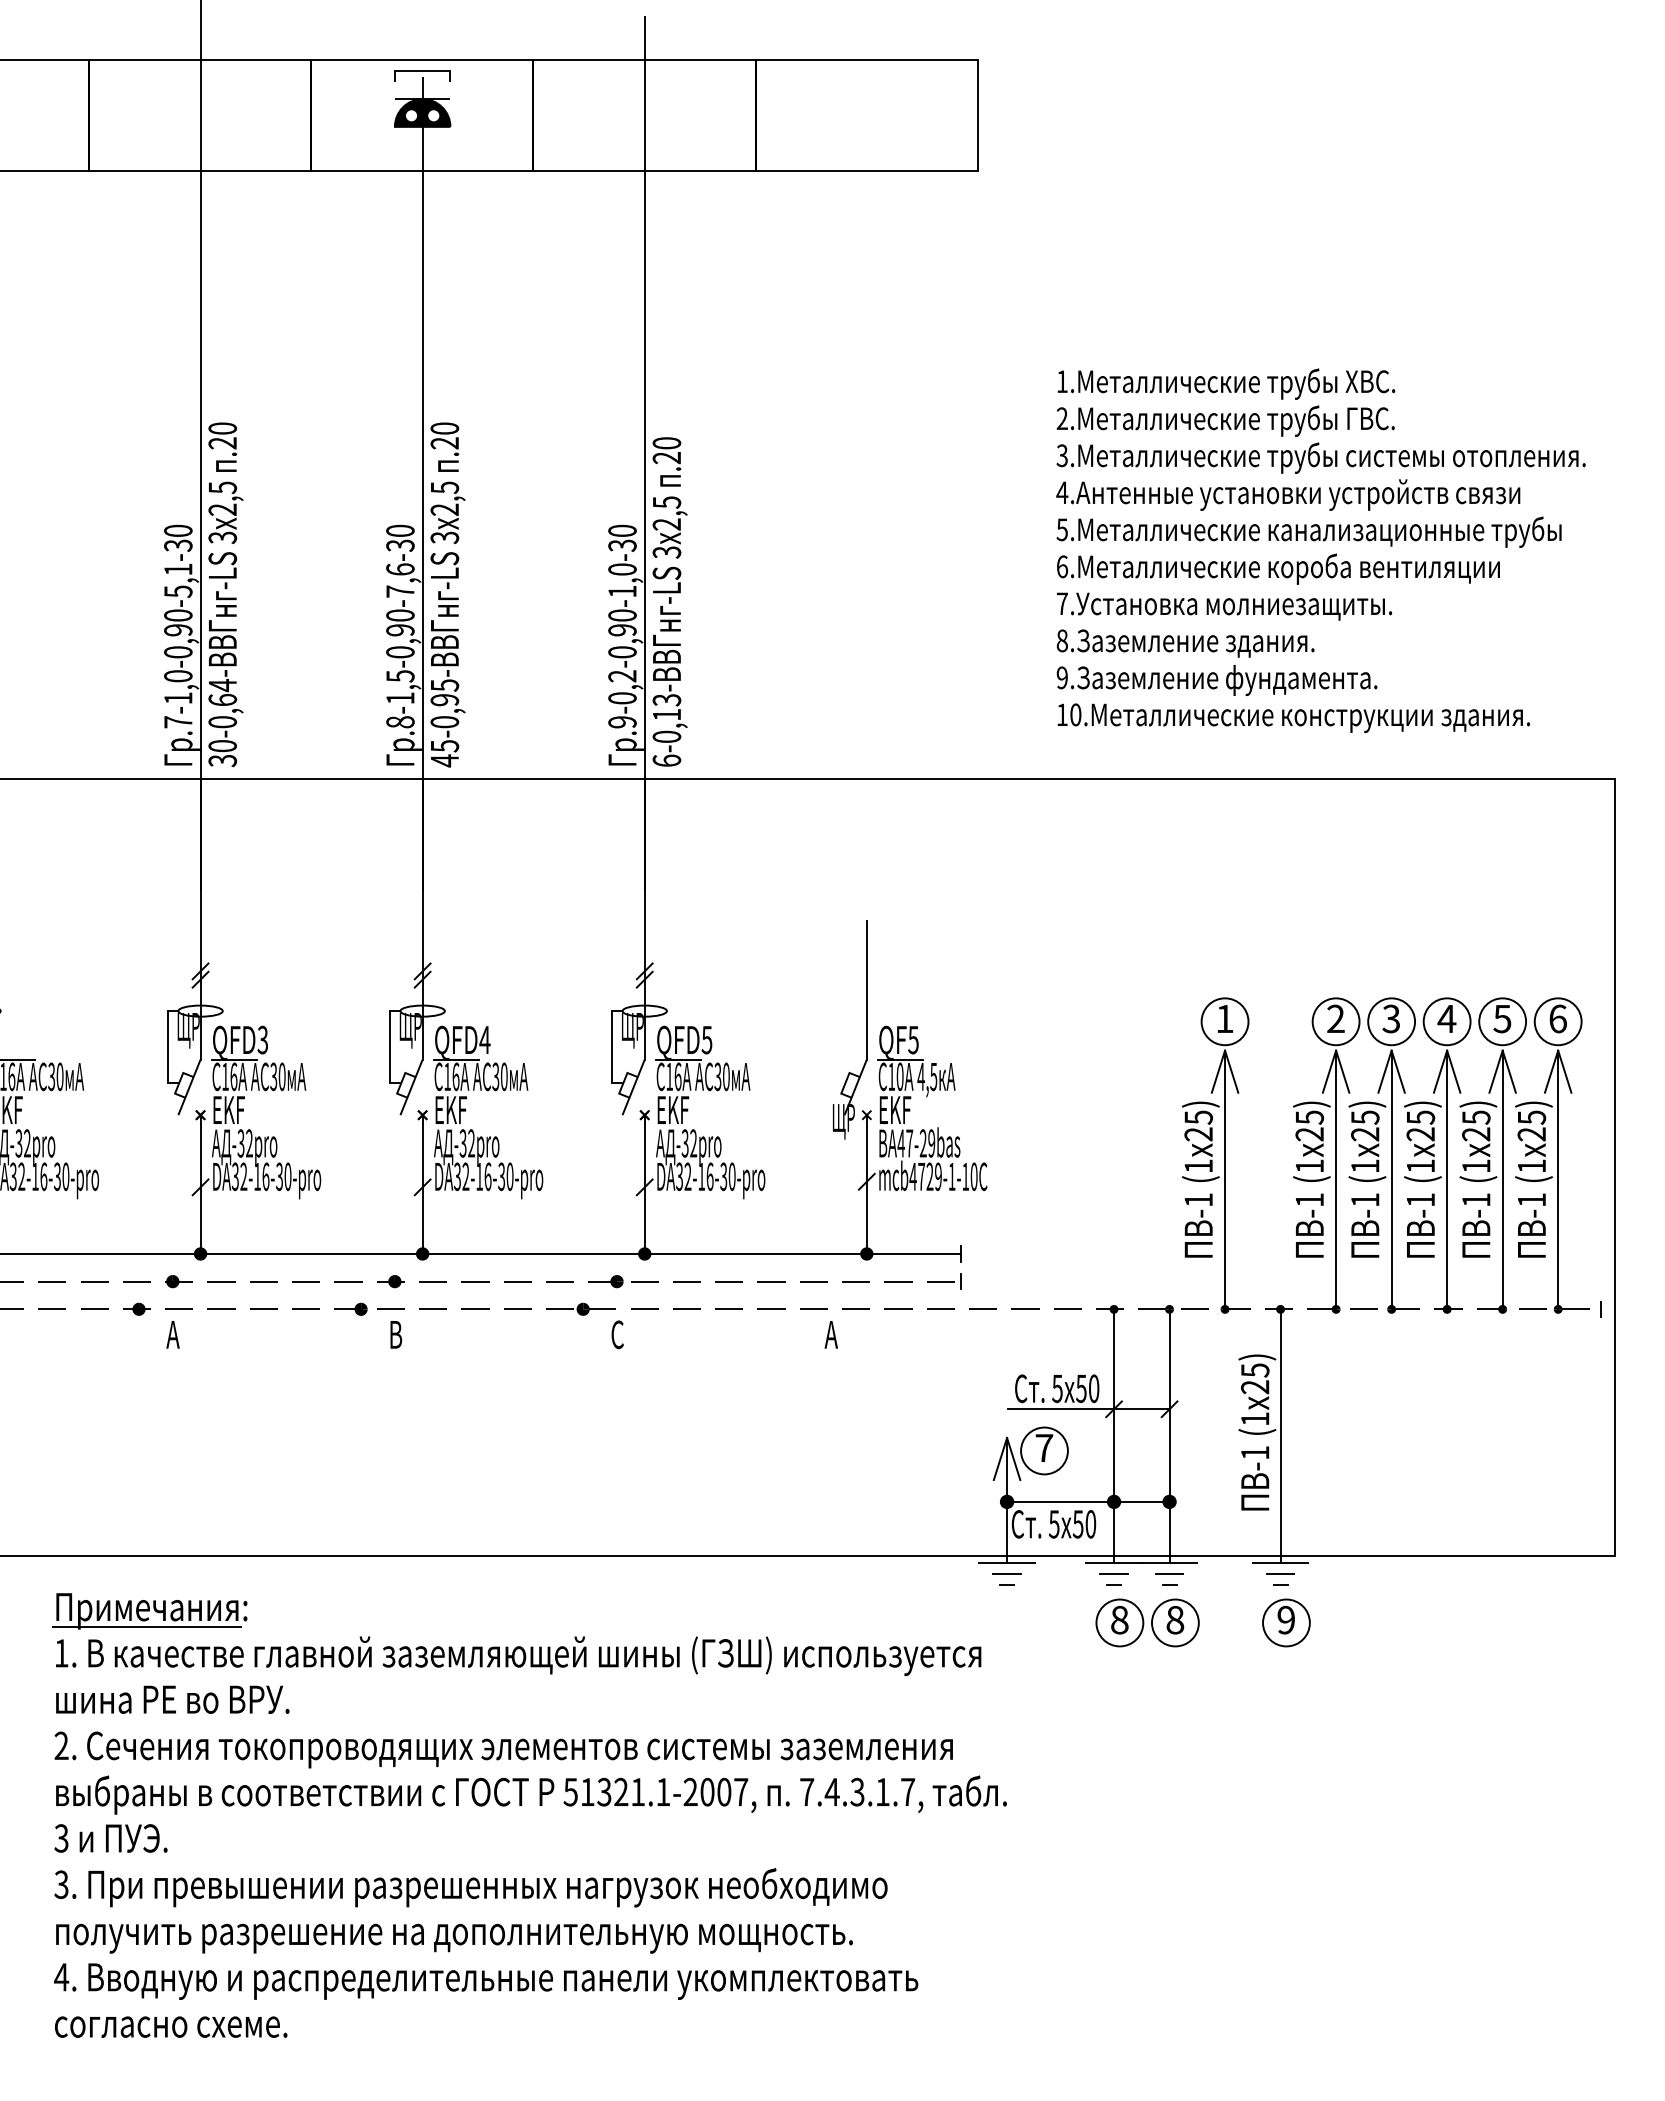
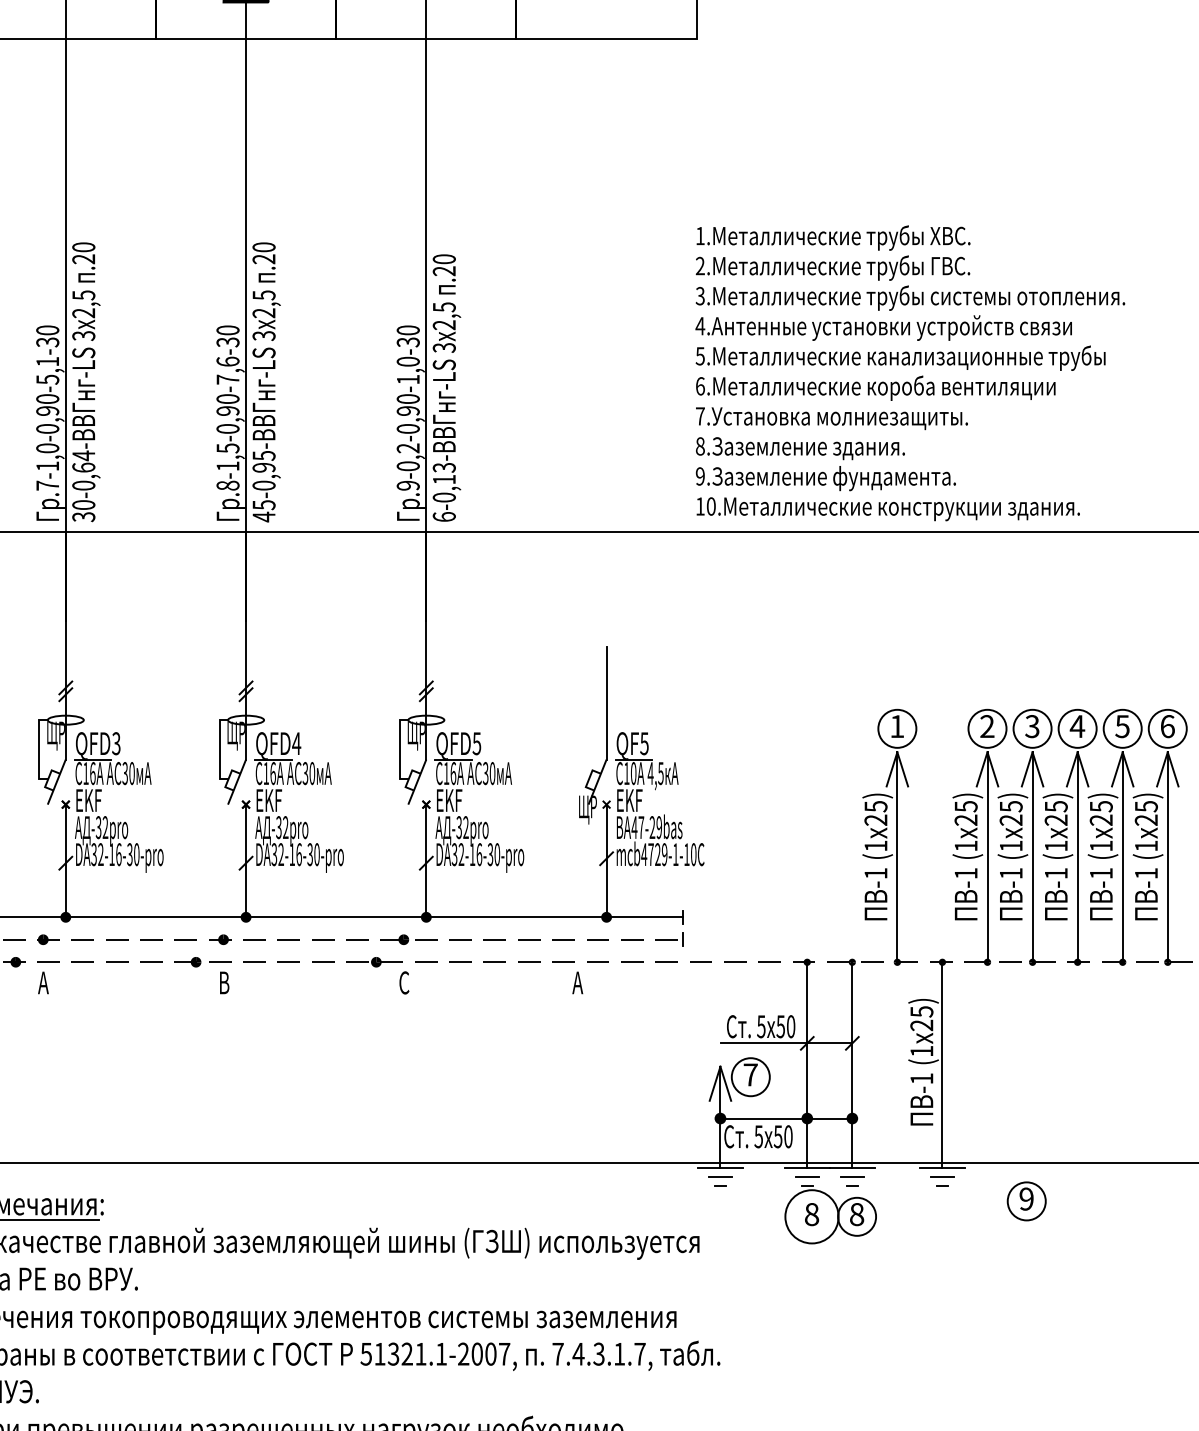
text: (1320, 550) -> (909, 373), moved
circle: (1119, 1622) -> (811, 1216), size x1.4
part: (1286, 1622) -> (1026, 1201), moved

